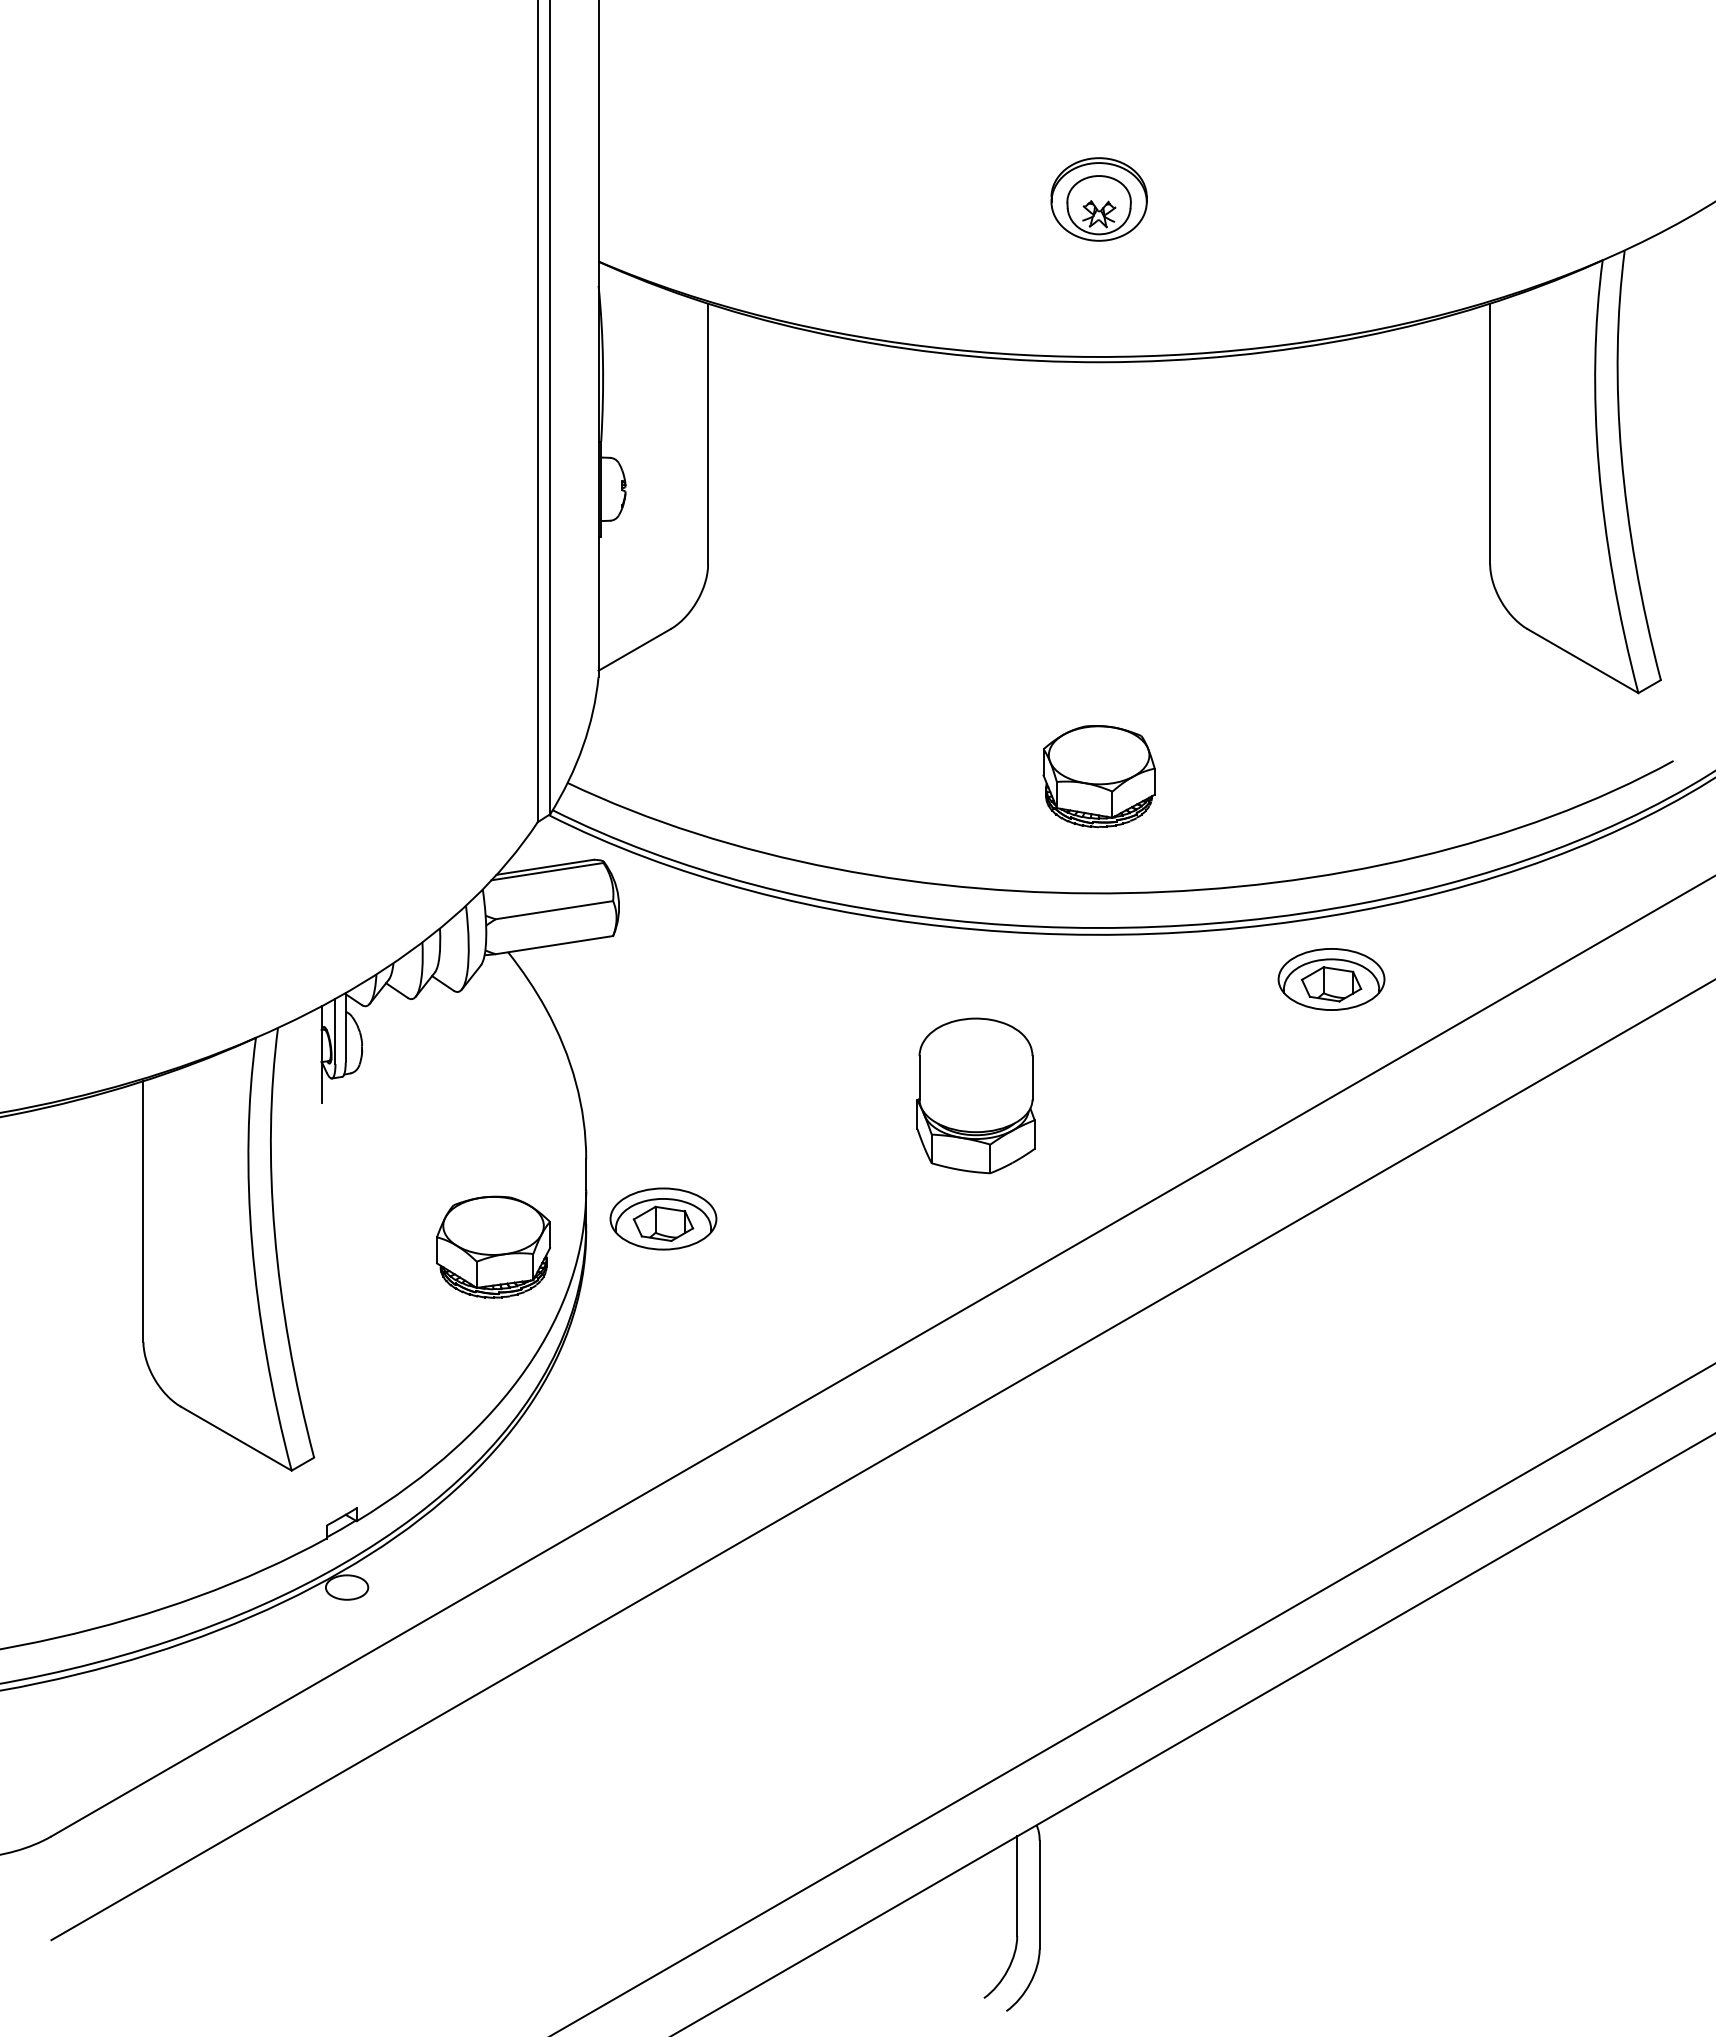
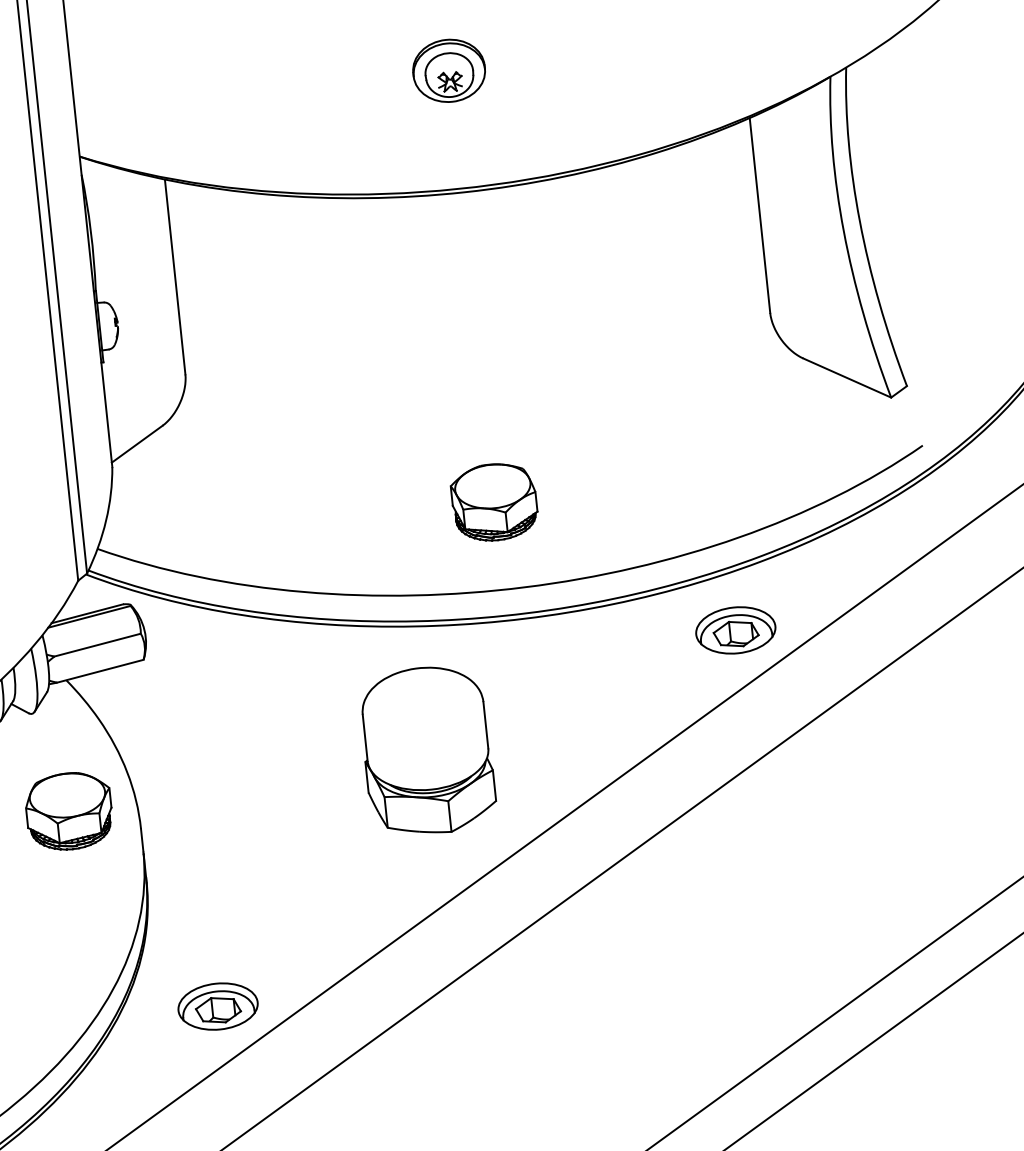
part: (1331, 979) -> (735, 630), moved
part: (975, 1095) -> (427, 750), size x1.43
part: (663, 1218) -> (218, 1006), moved
part: (493, 1246) -> (69, 810), moved

